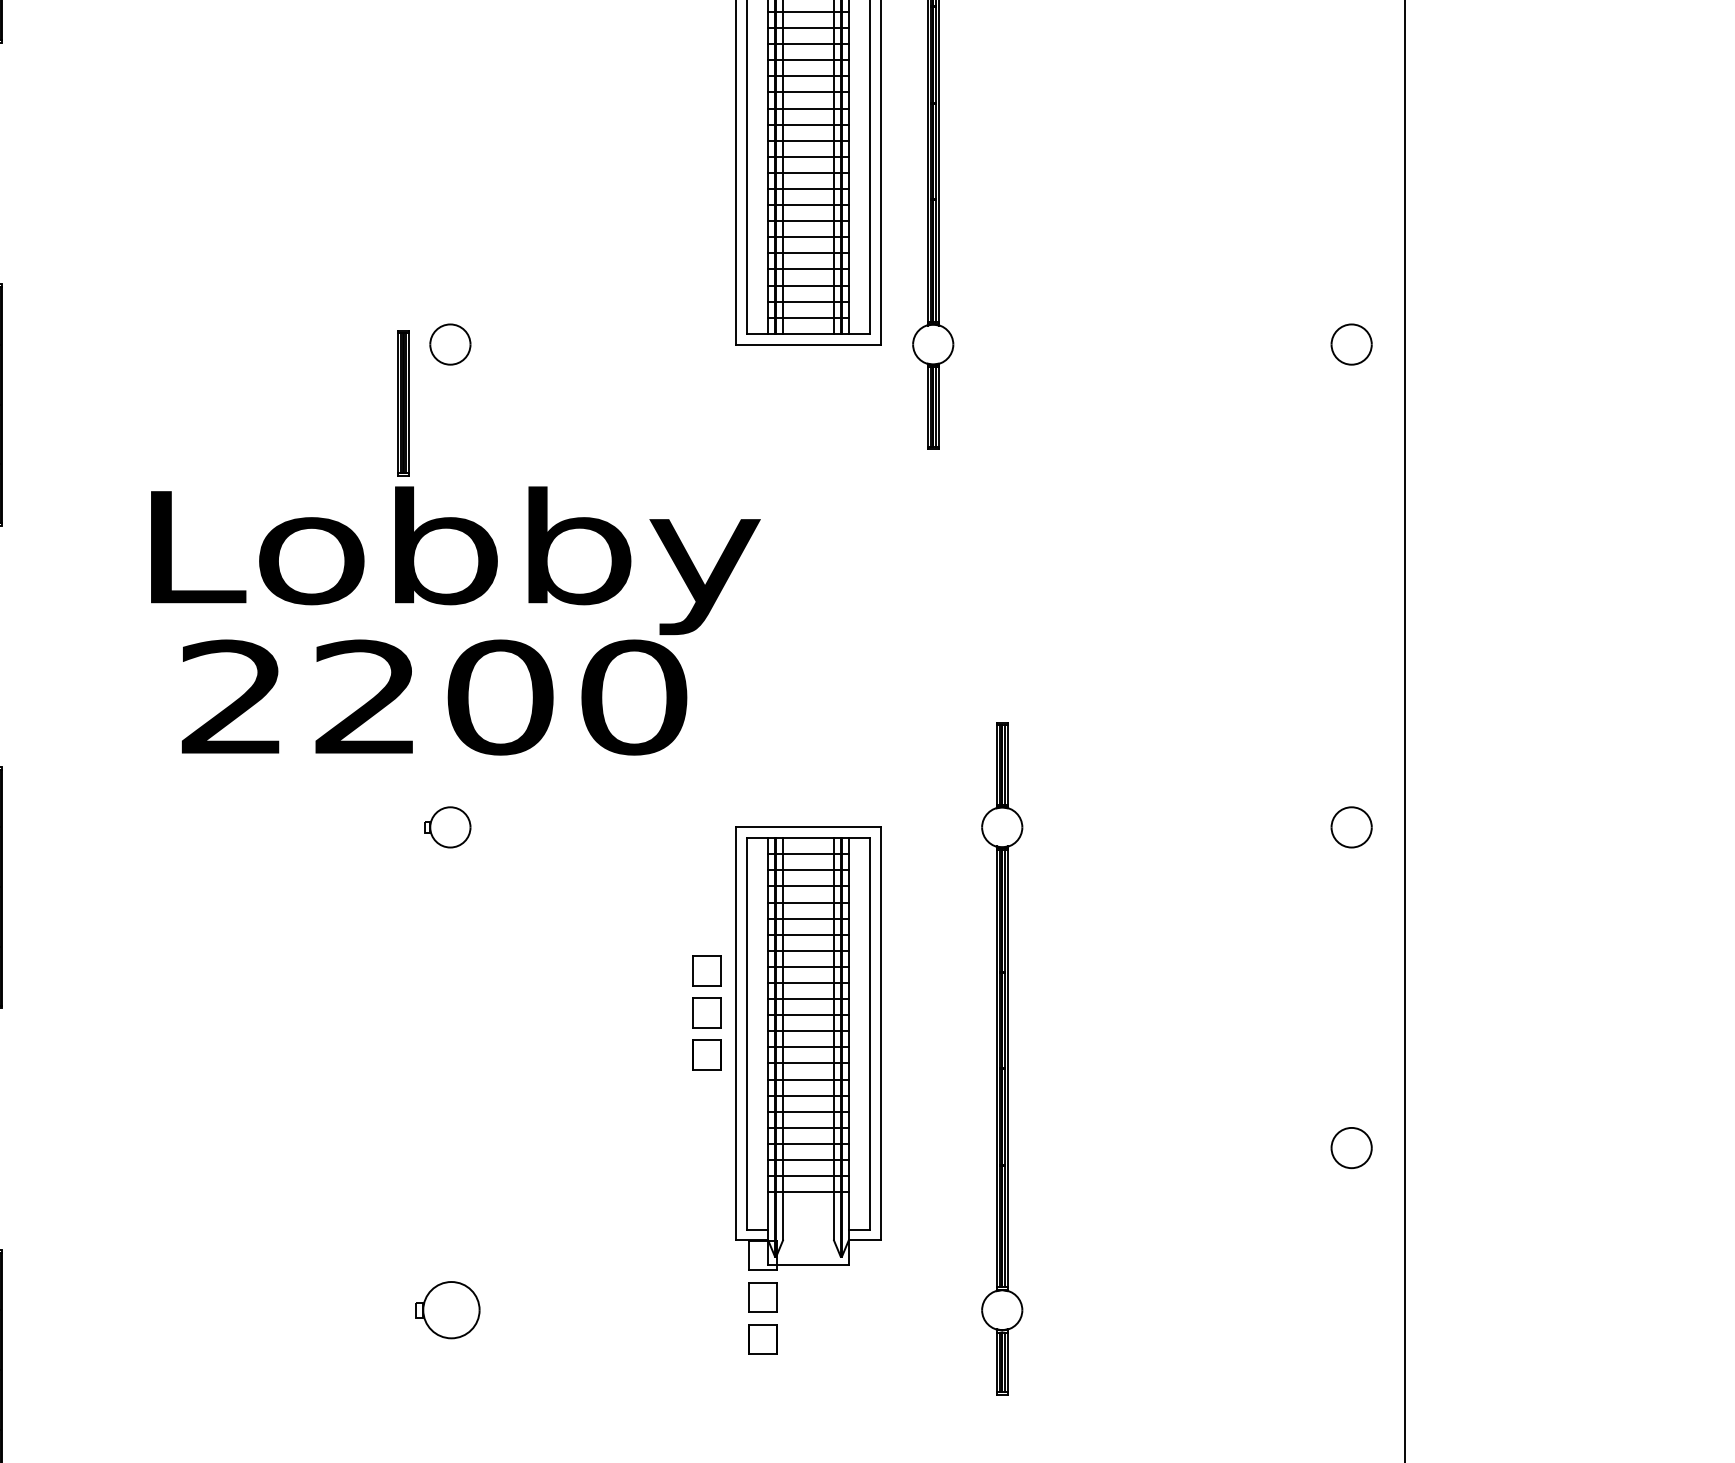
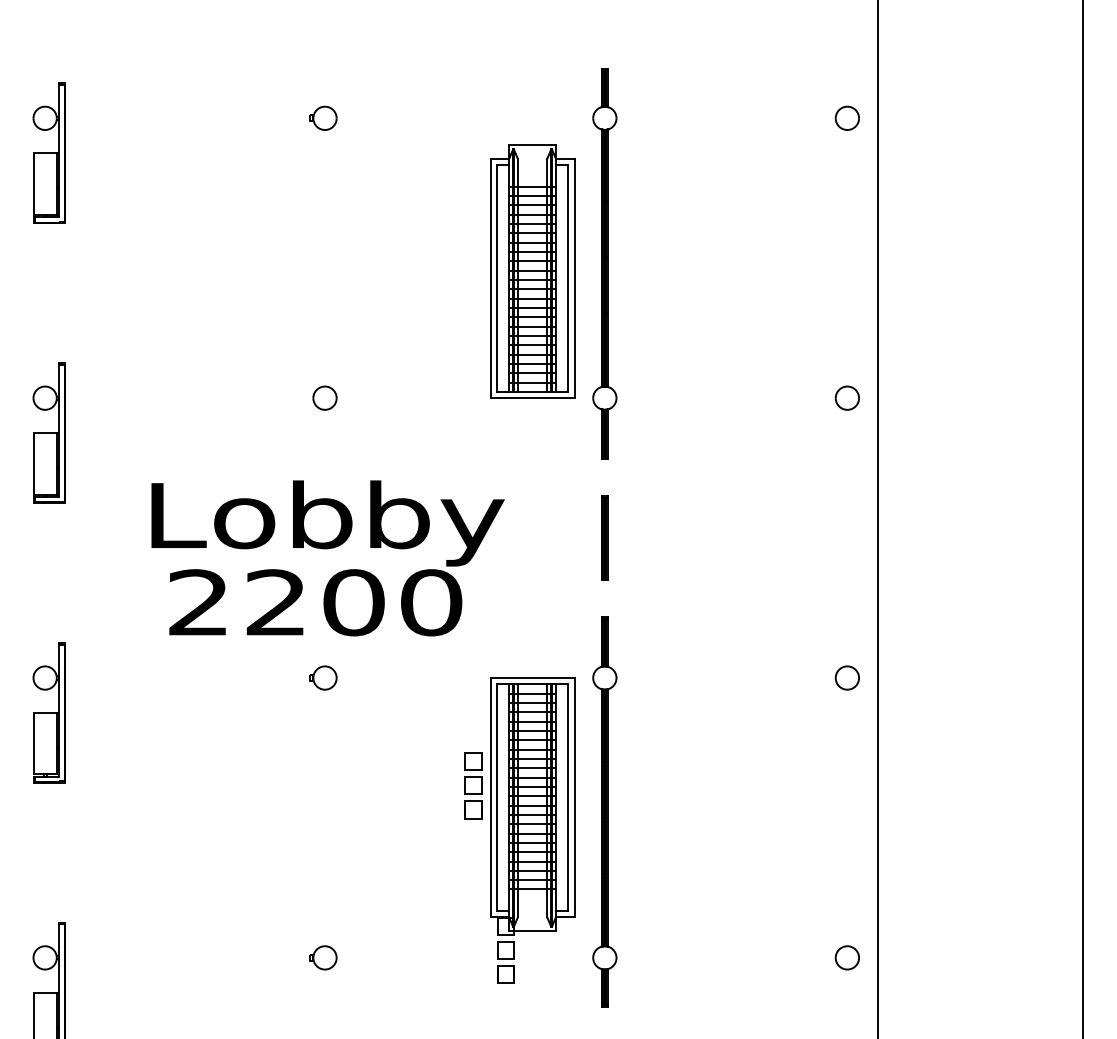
part: (402, 402) -> (604, 537), moved
part: (1001, 1057) -> (604, 811), moved
part: (1350, 1147) -> (846, 957), moved
part: (447, 1309) -> (323, 957), size x0.71

